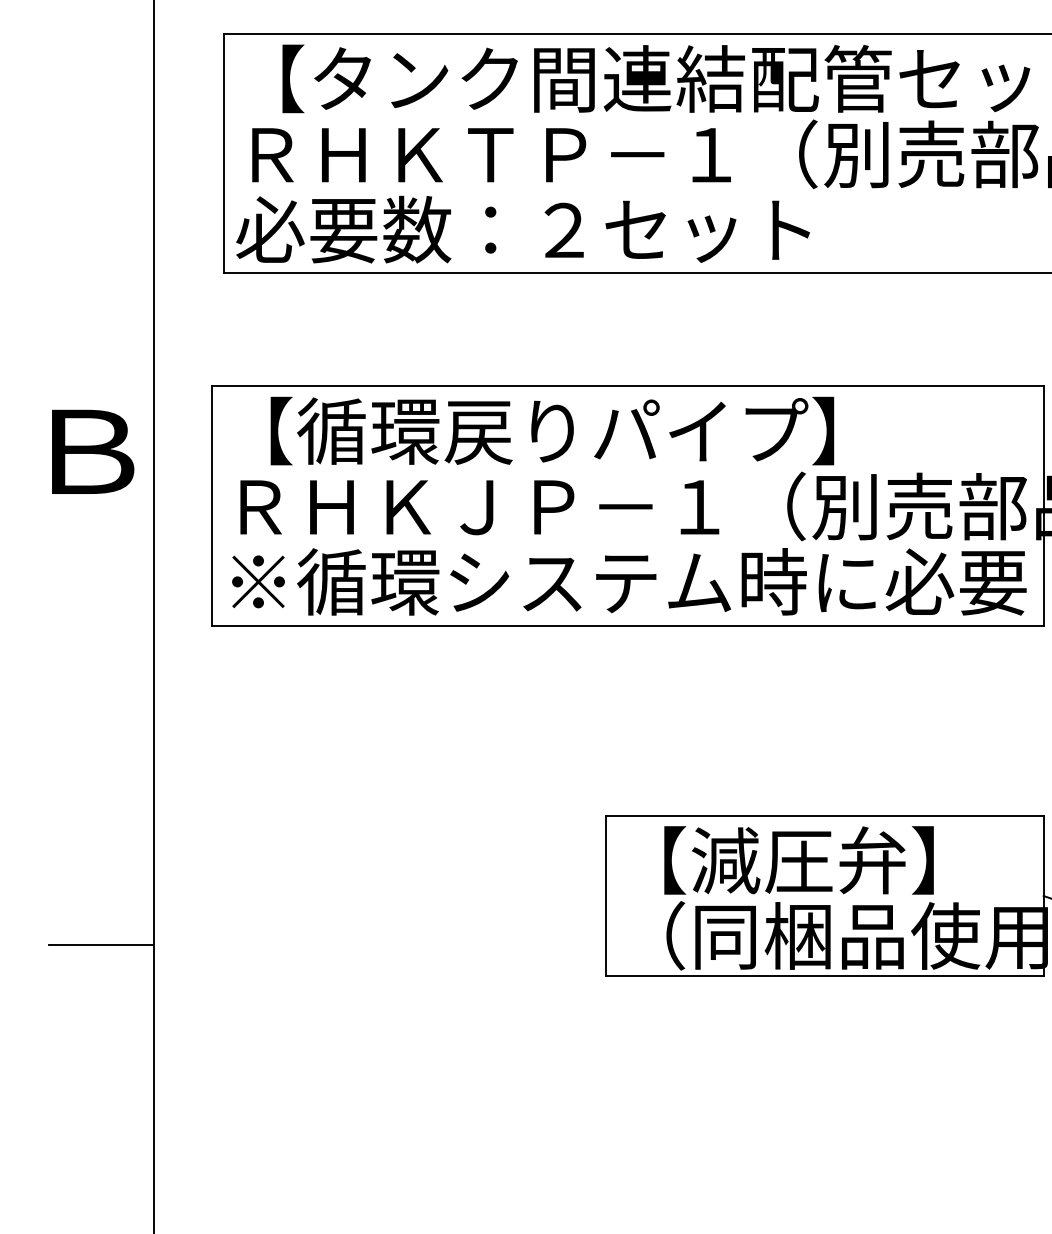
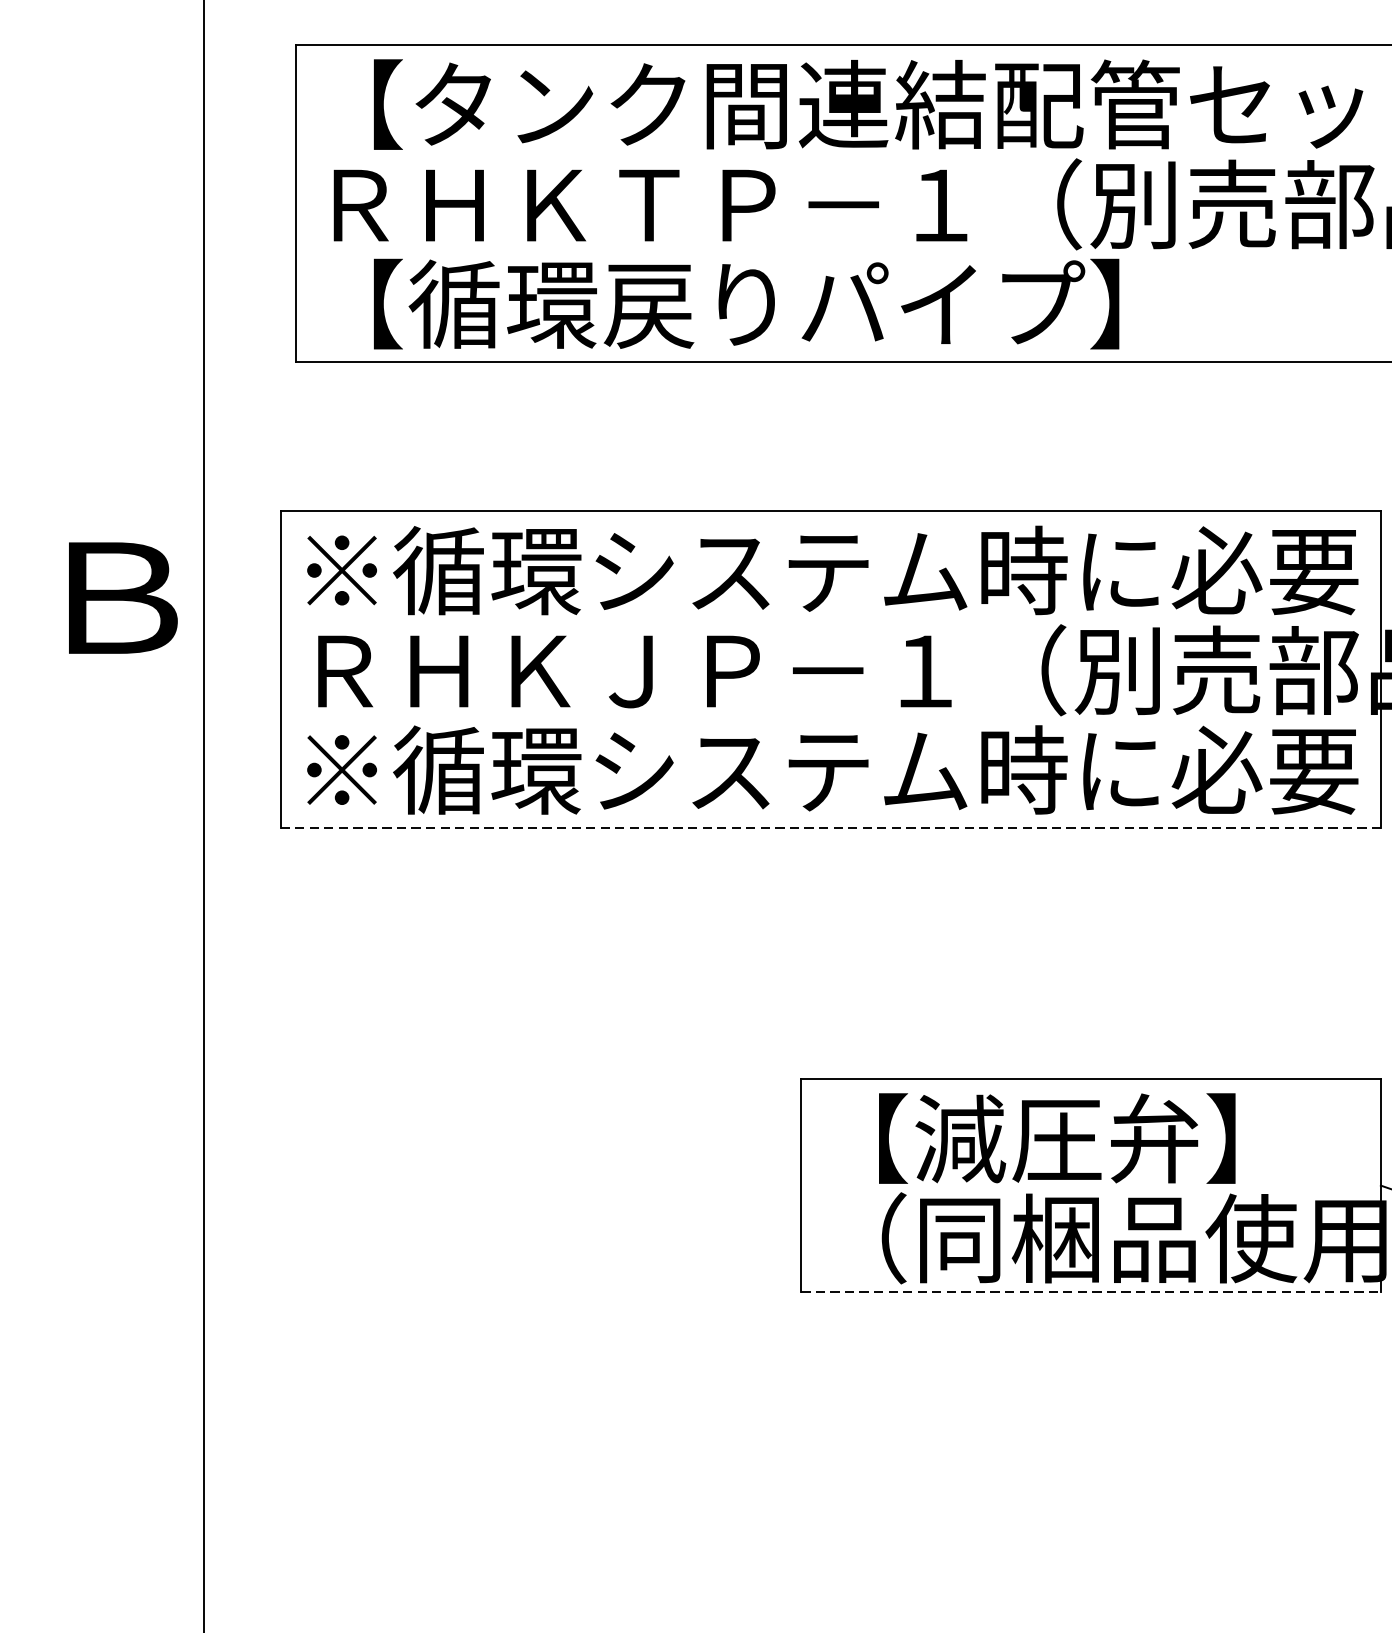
text: (540, 229) -> (715, 303), 必要数：２セット -> 【循環戻りパイプ】
text: (629, 430) -> (832, 569), 【循環戻りパイプ】 -> ※循環システム時に必要
line: (627, 625) -> (830, 827), solid -> dashed
line: (101, 945) -> (134, 1251), removed
line: (825, 976) -> (1092, 1292), solid -> dashed

